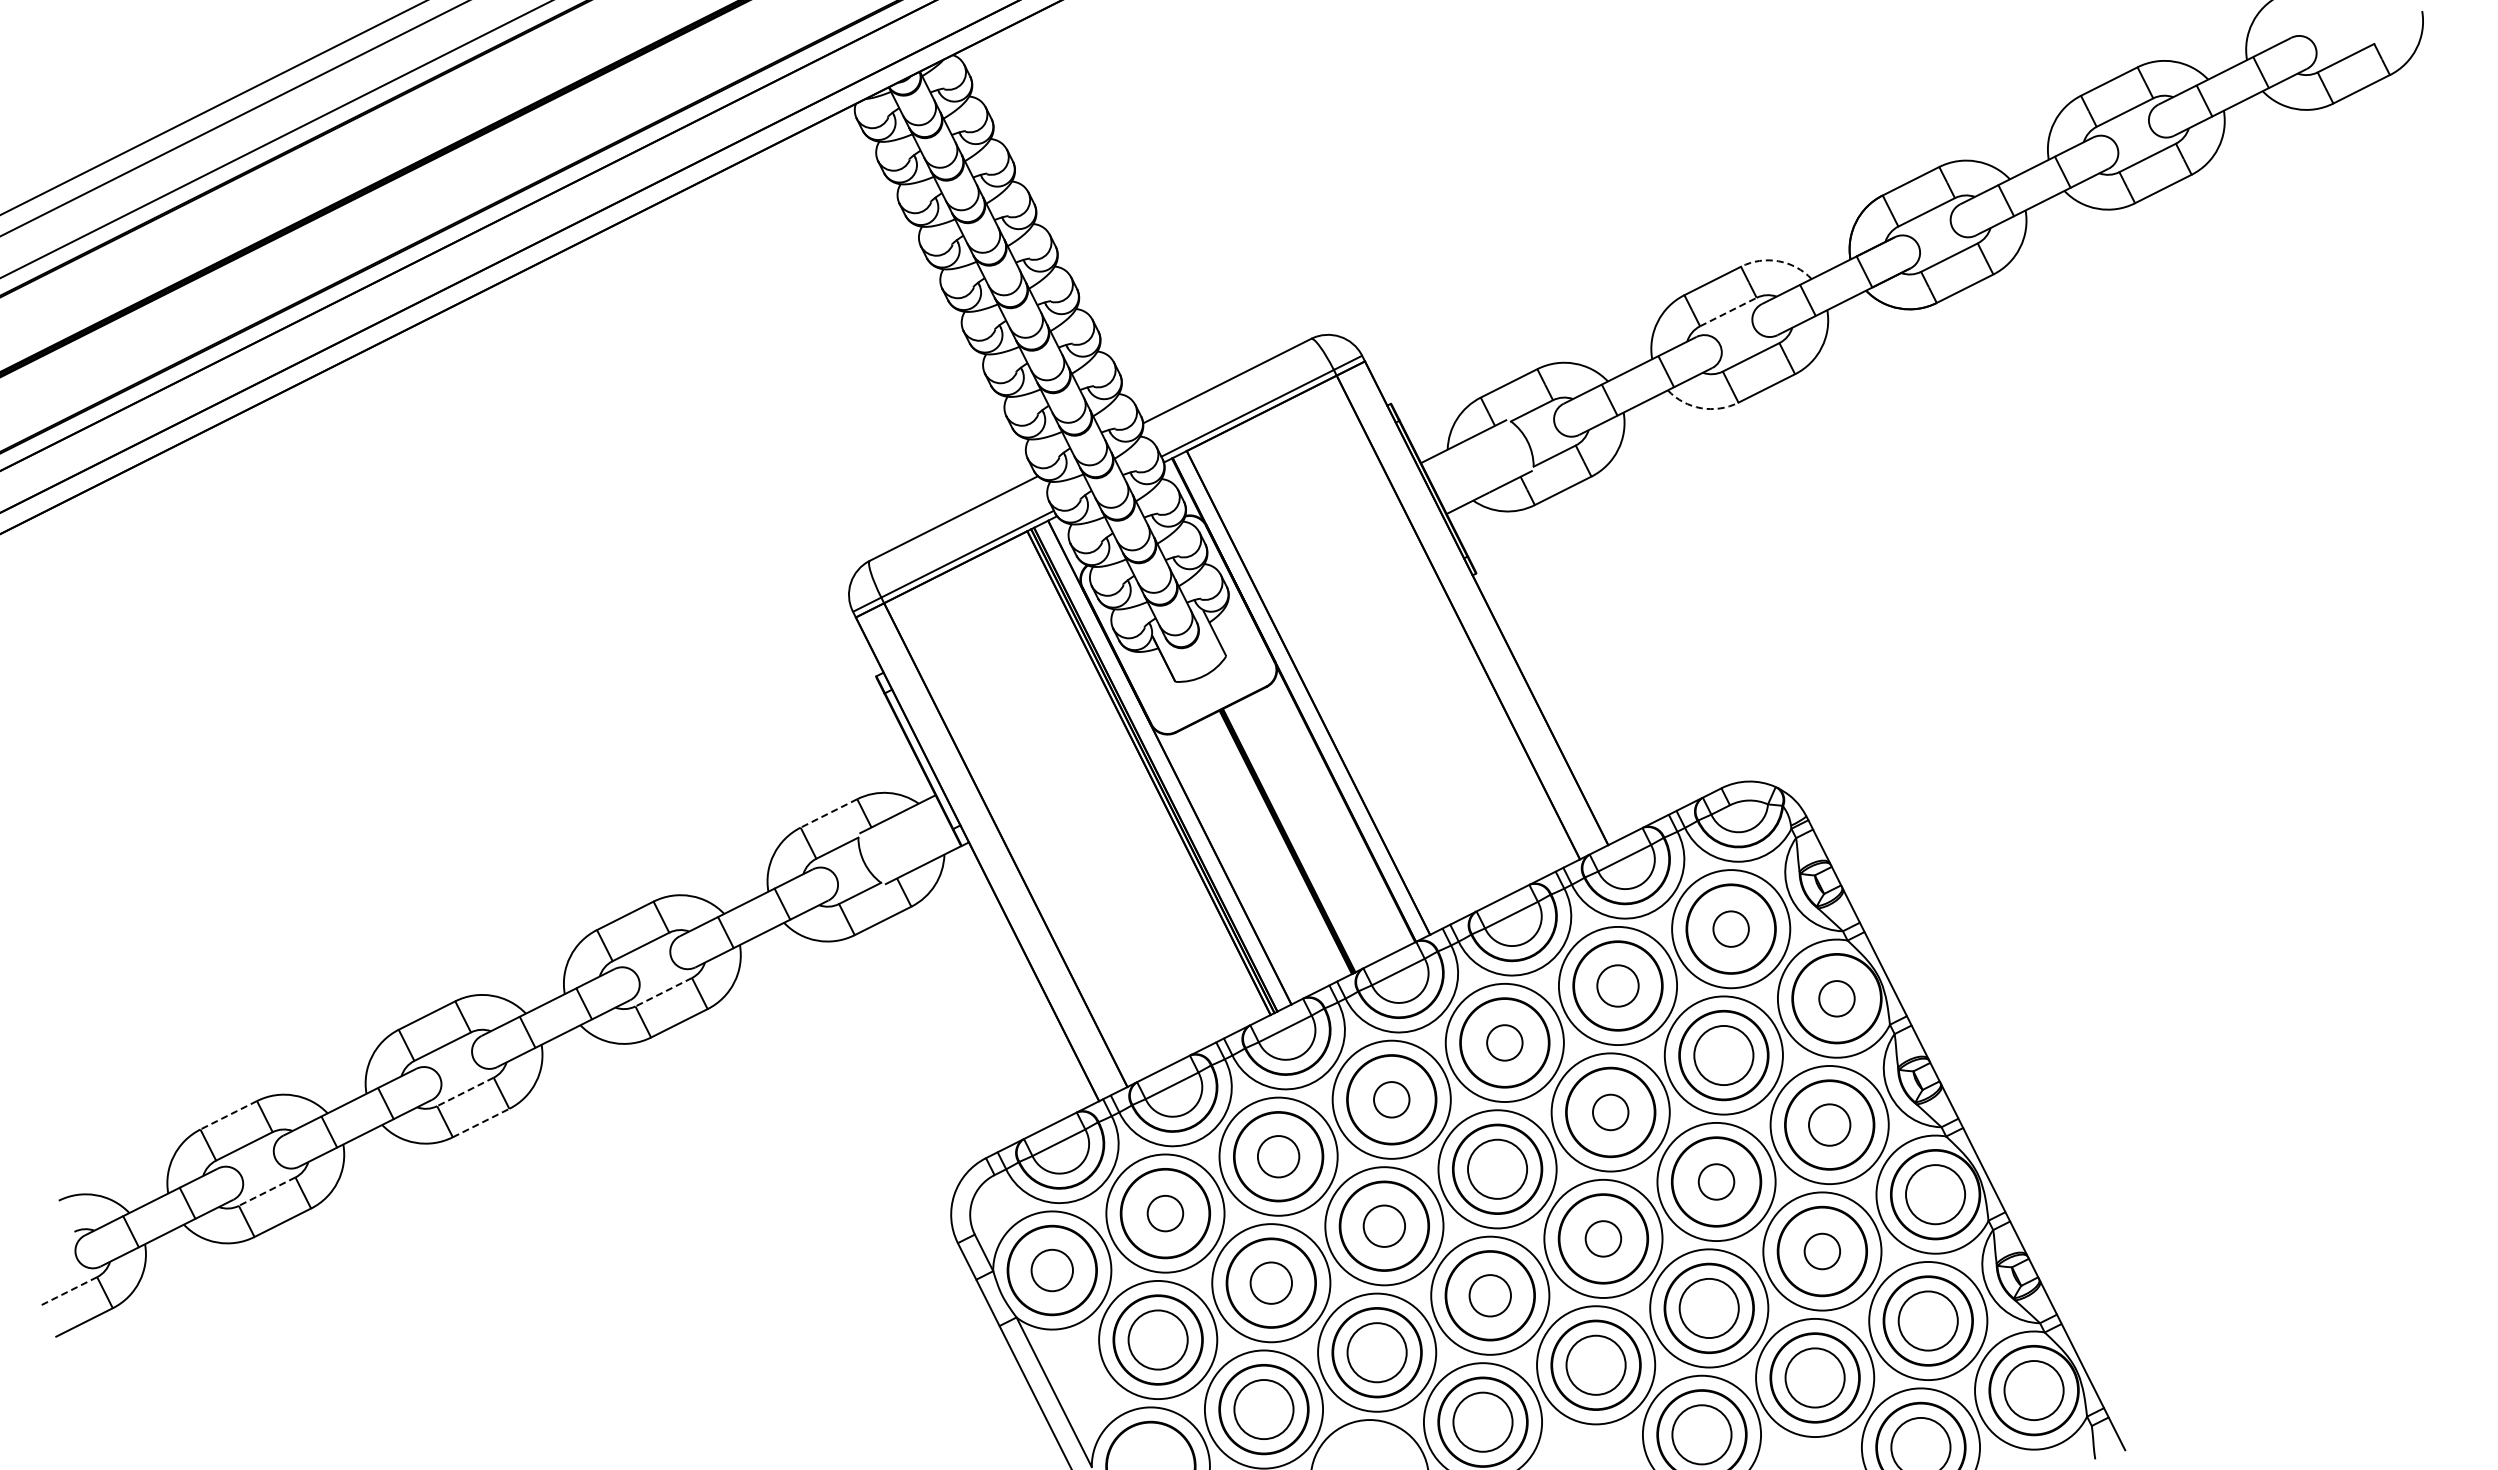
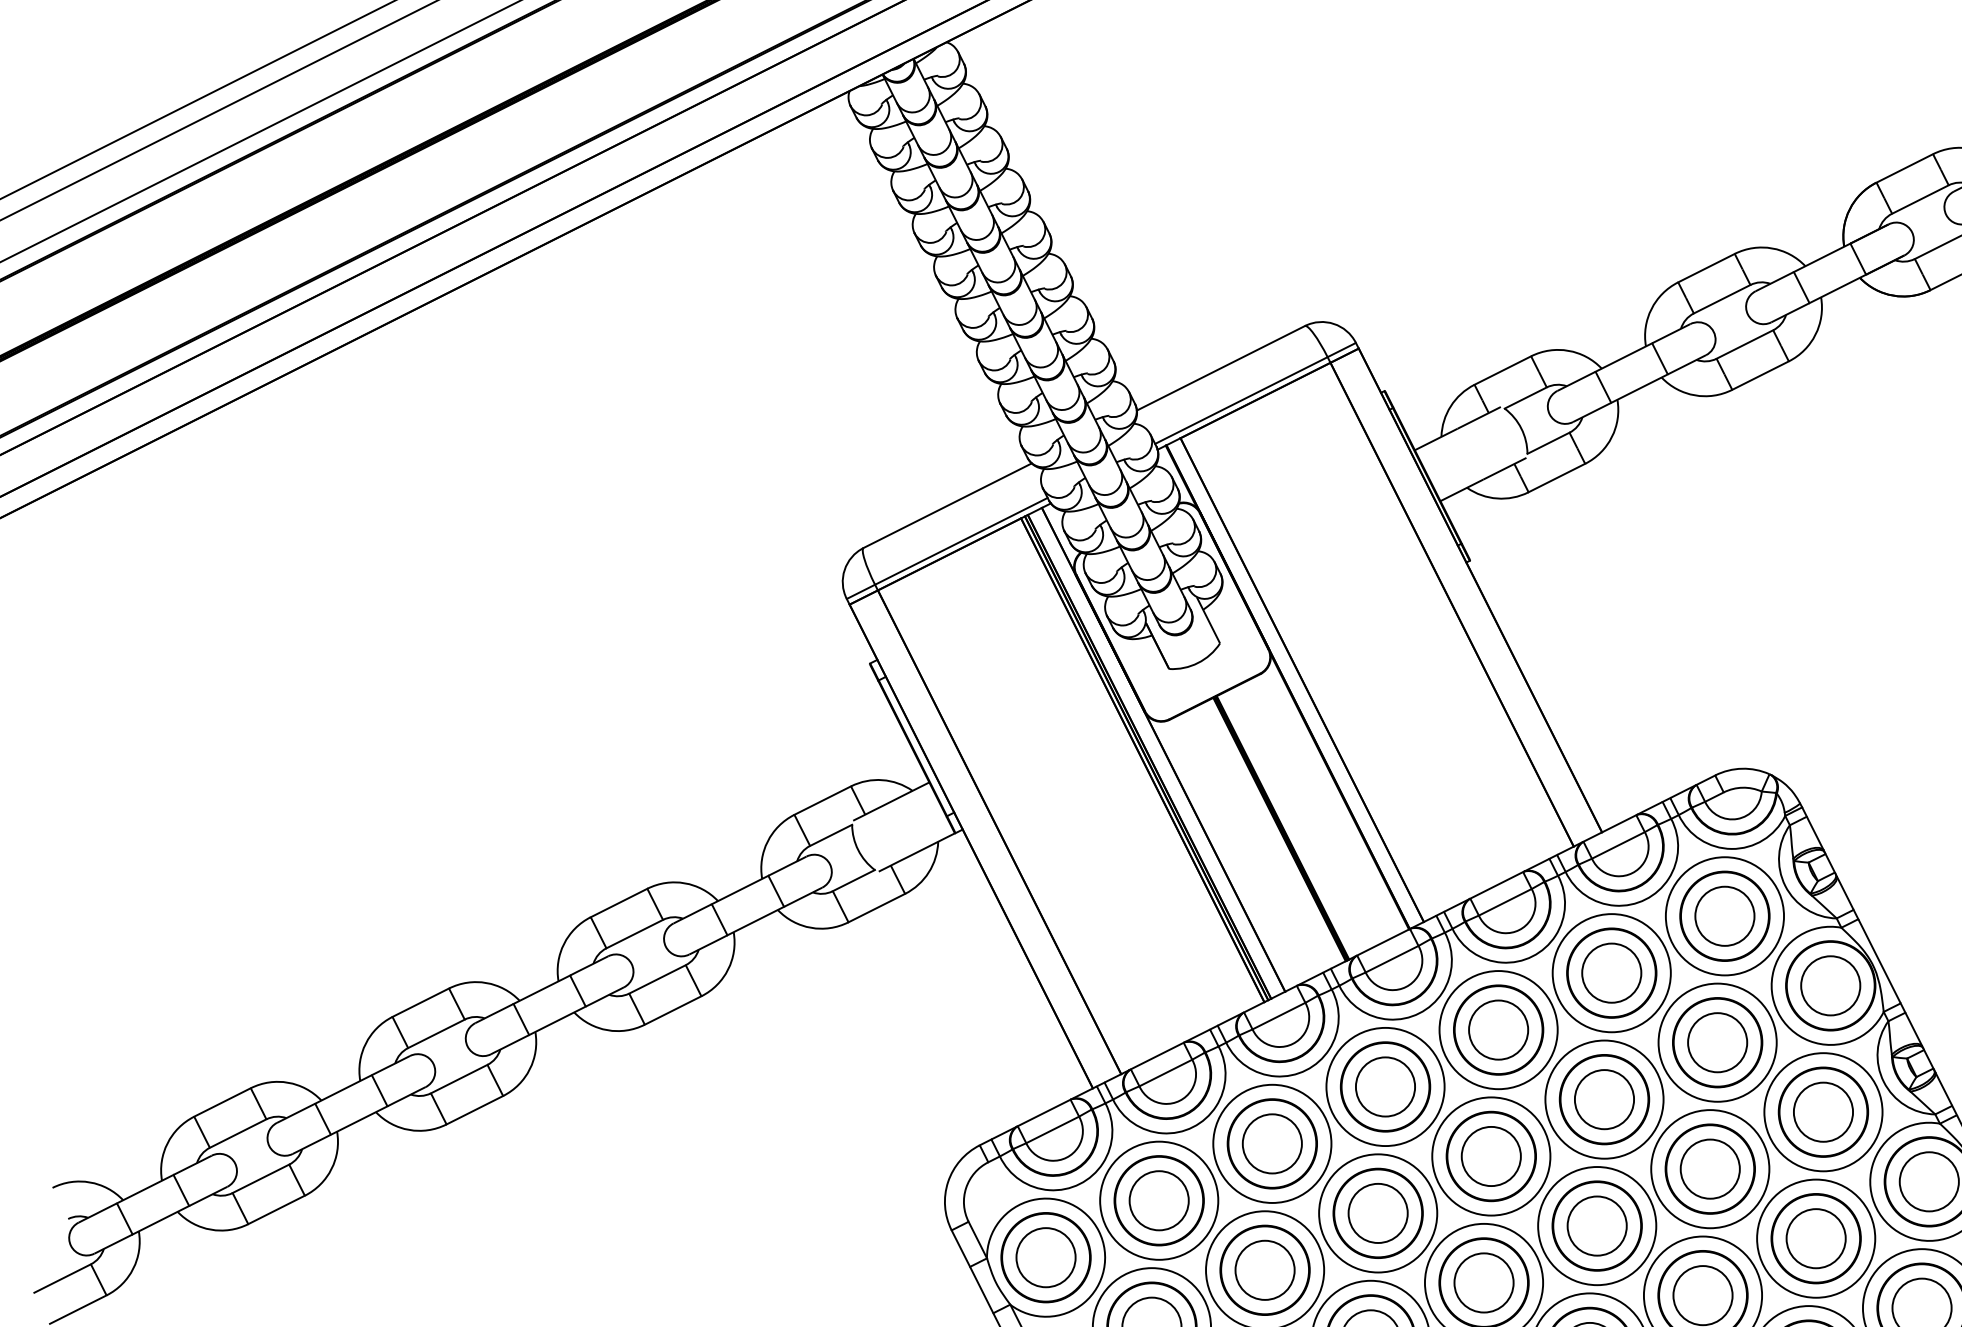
arc: (1778, 261) -> (1772, 248), dashed -> solid
line: (1728, 312) -> (1722, 299), dashed -> solid
arc: (1701, 408) -> (1695, 395), dashed -> solid
line: (829, 813) -> (823, 800), dashed -> solid
circle: (1730, 928) -> (1724, 915), size x1.67
circle: (1617, 985) -> (1611, 972), size x1.43
line: (663, 992) -> (657, 979), dashed -> solid
circle: (1836, 998) -> (1830, 985), size x1.67
circle: (1504, 1042) -> (1498, 1029), size x1.67
line: (465, 1091) -> (459, 1078), dashed -> solid
circle: (1391, 1099) -> (1385, 1086), size x1.67
circle: (1610, 1112) -> (1604, 1099), size x1.67
line: (228, 1115) -> (222, 1102), dashed -> solid
line: (481, 1123) -> (475, 1110), dashed -> solid
circle: (1829, 1124) -> (1823, 1111), size x1.43
circle: (1278, 1156) -> (1272, 1143), size x1.43
circle: (1716, 1181) -> (1710, 1168), size x1.67
line: (267, 1191) -> (261, 1178), dashed -> solid
circle: (1165, 1213) -> (1159, 1200), size x1.67
circle: (1383, 1225) -> (1377, 1212), size x1.43
circle: (1603, 1238) -> (1597, 1225), size x1.67
circle: (1821, 1251) -> (1815, 1238), size x1.67
circle: (1051, 1270) -> (1045, 1257), size x1.43
circle: (1270, 1282) -> (1264, 1269), size x1.43
line: (68, 1291) -> (62, 1278), dashed -> solid
circle: (1489, 1295) -> (1483, 1282), size x1.43

